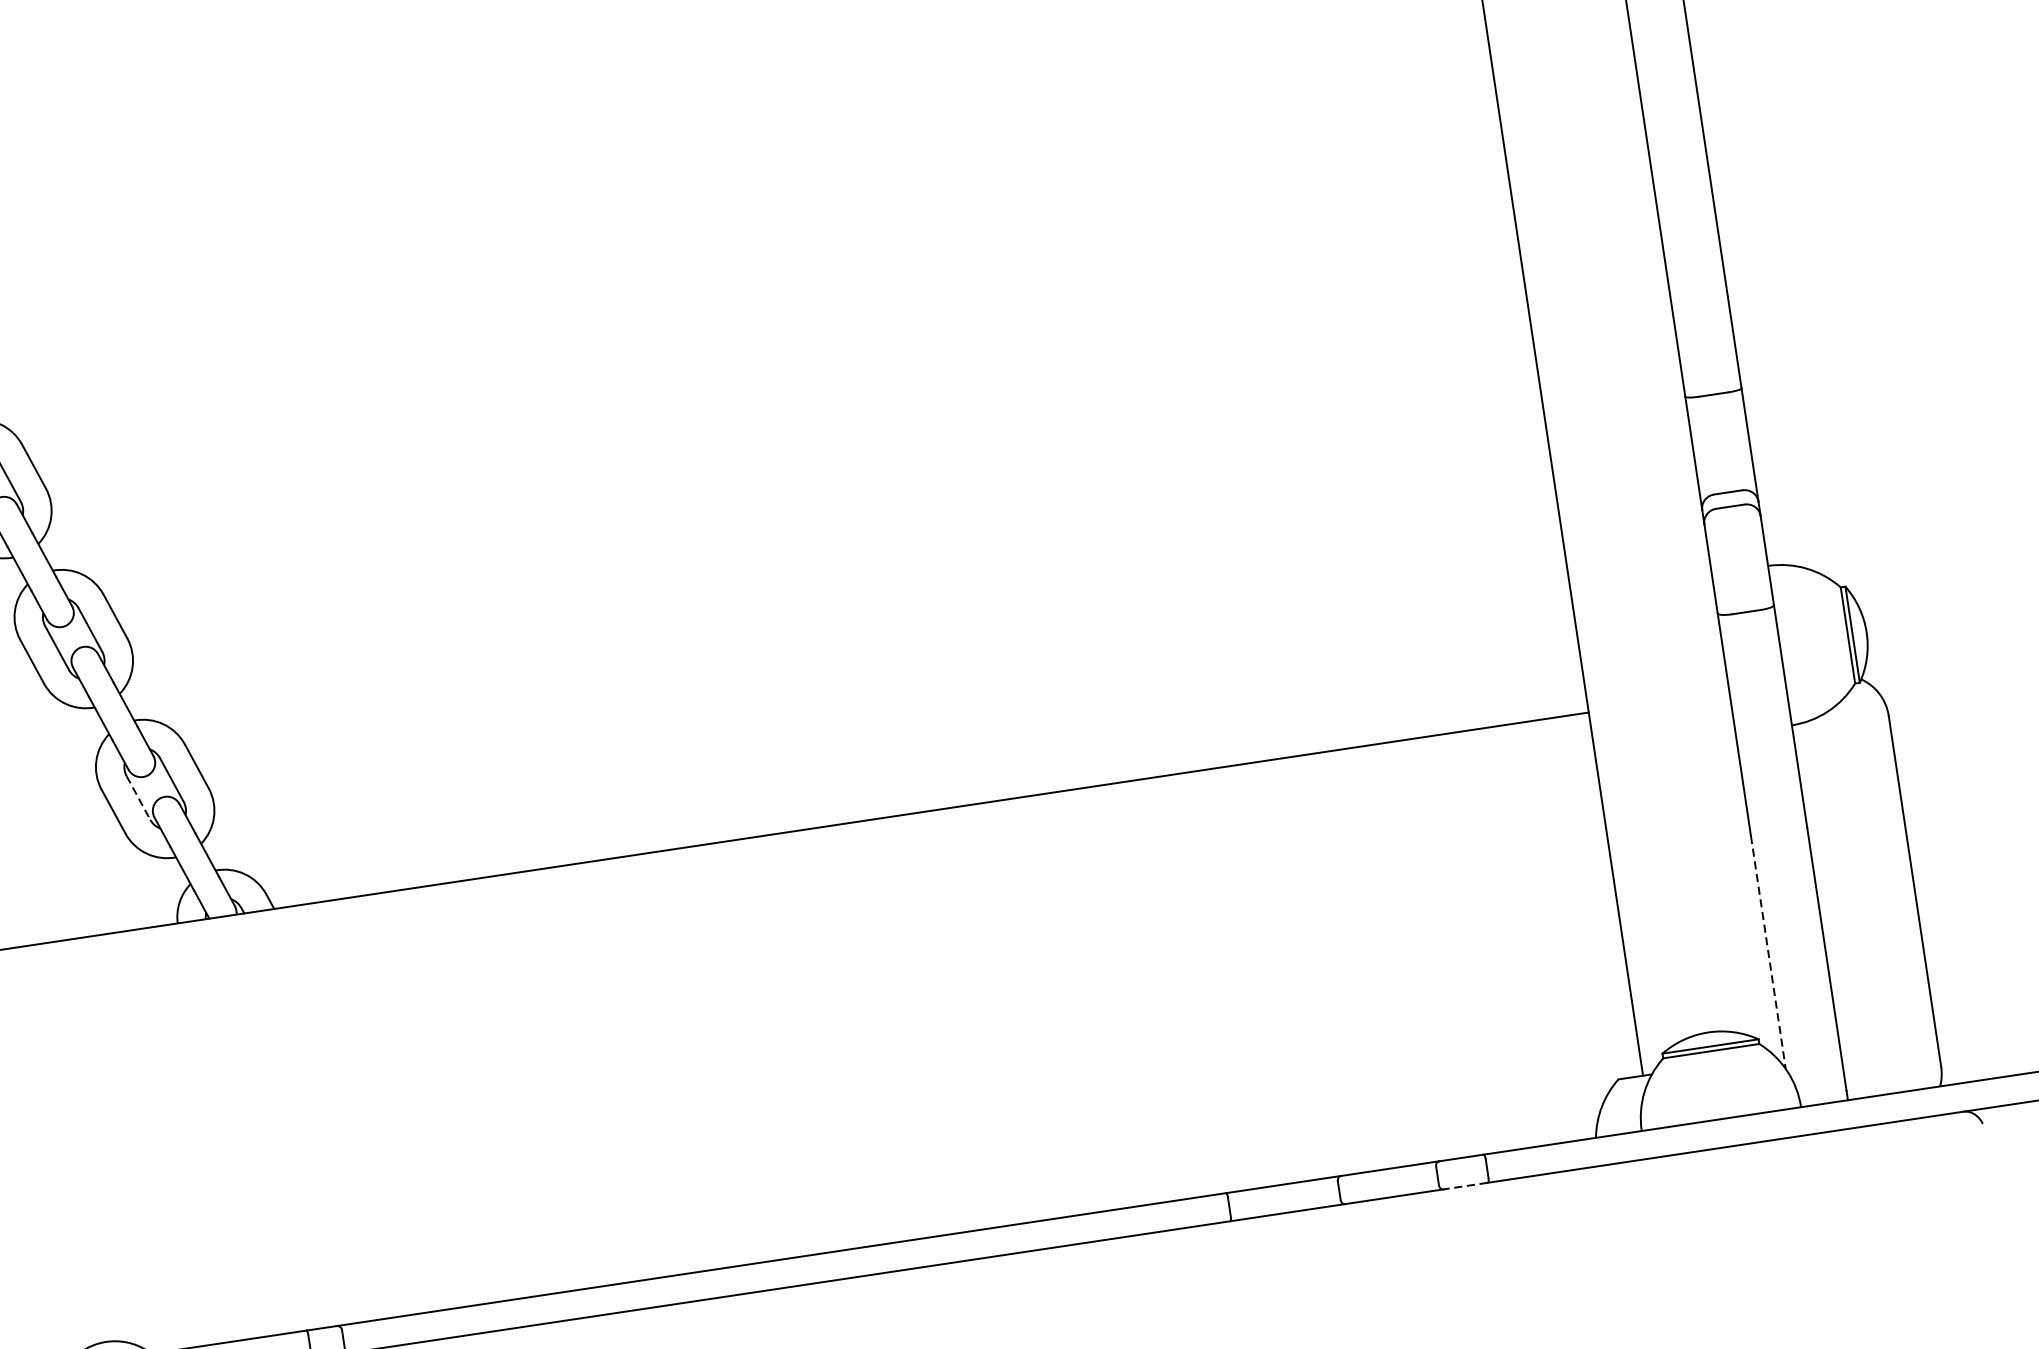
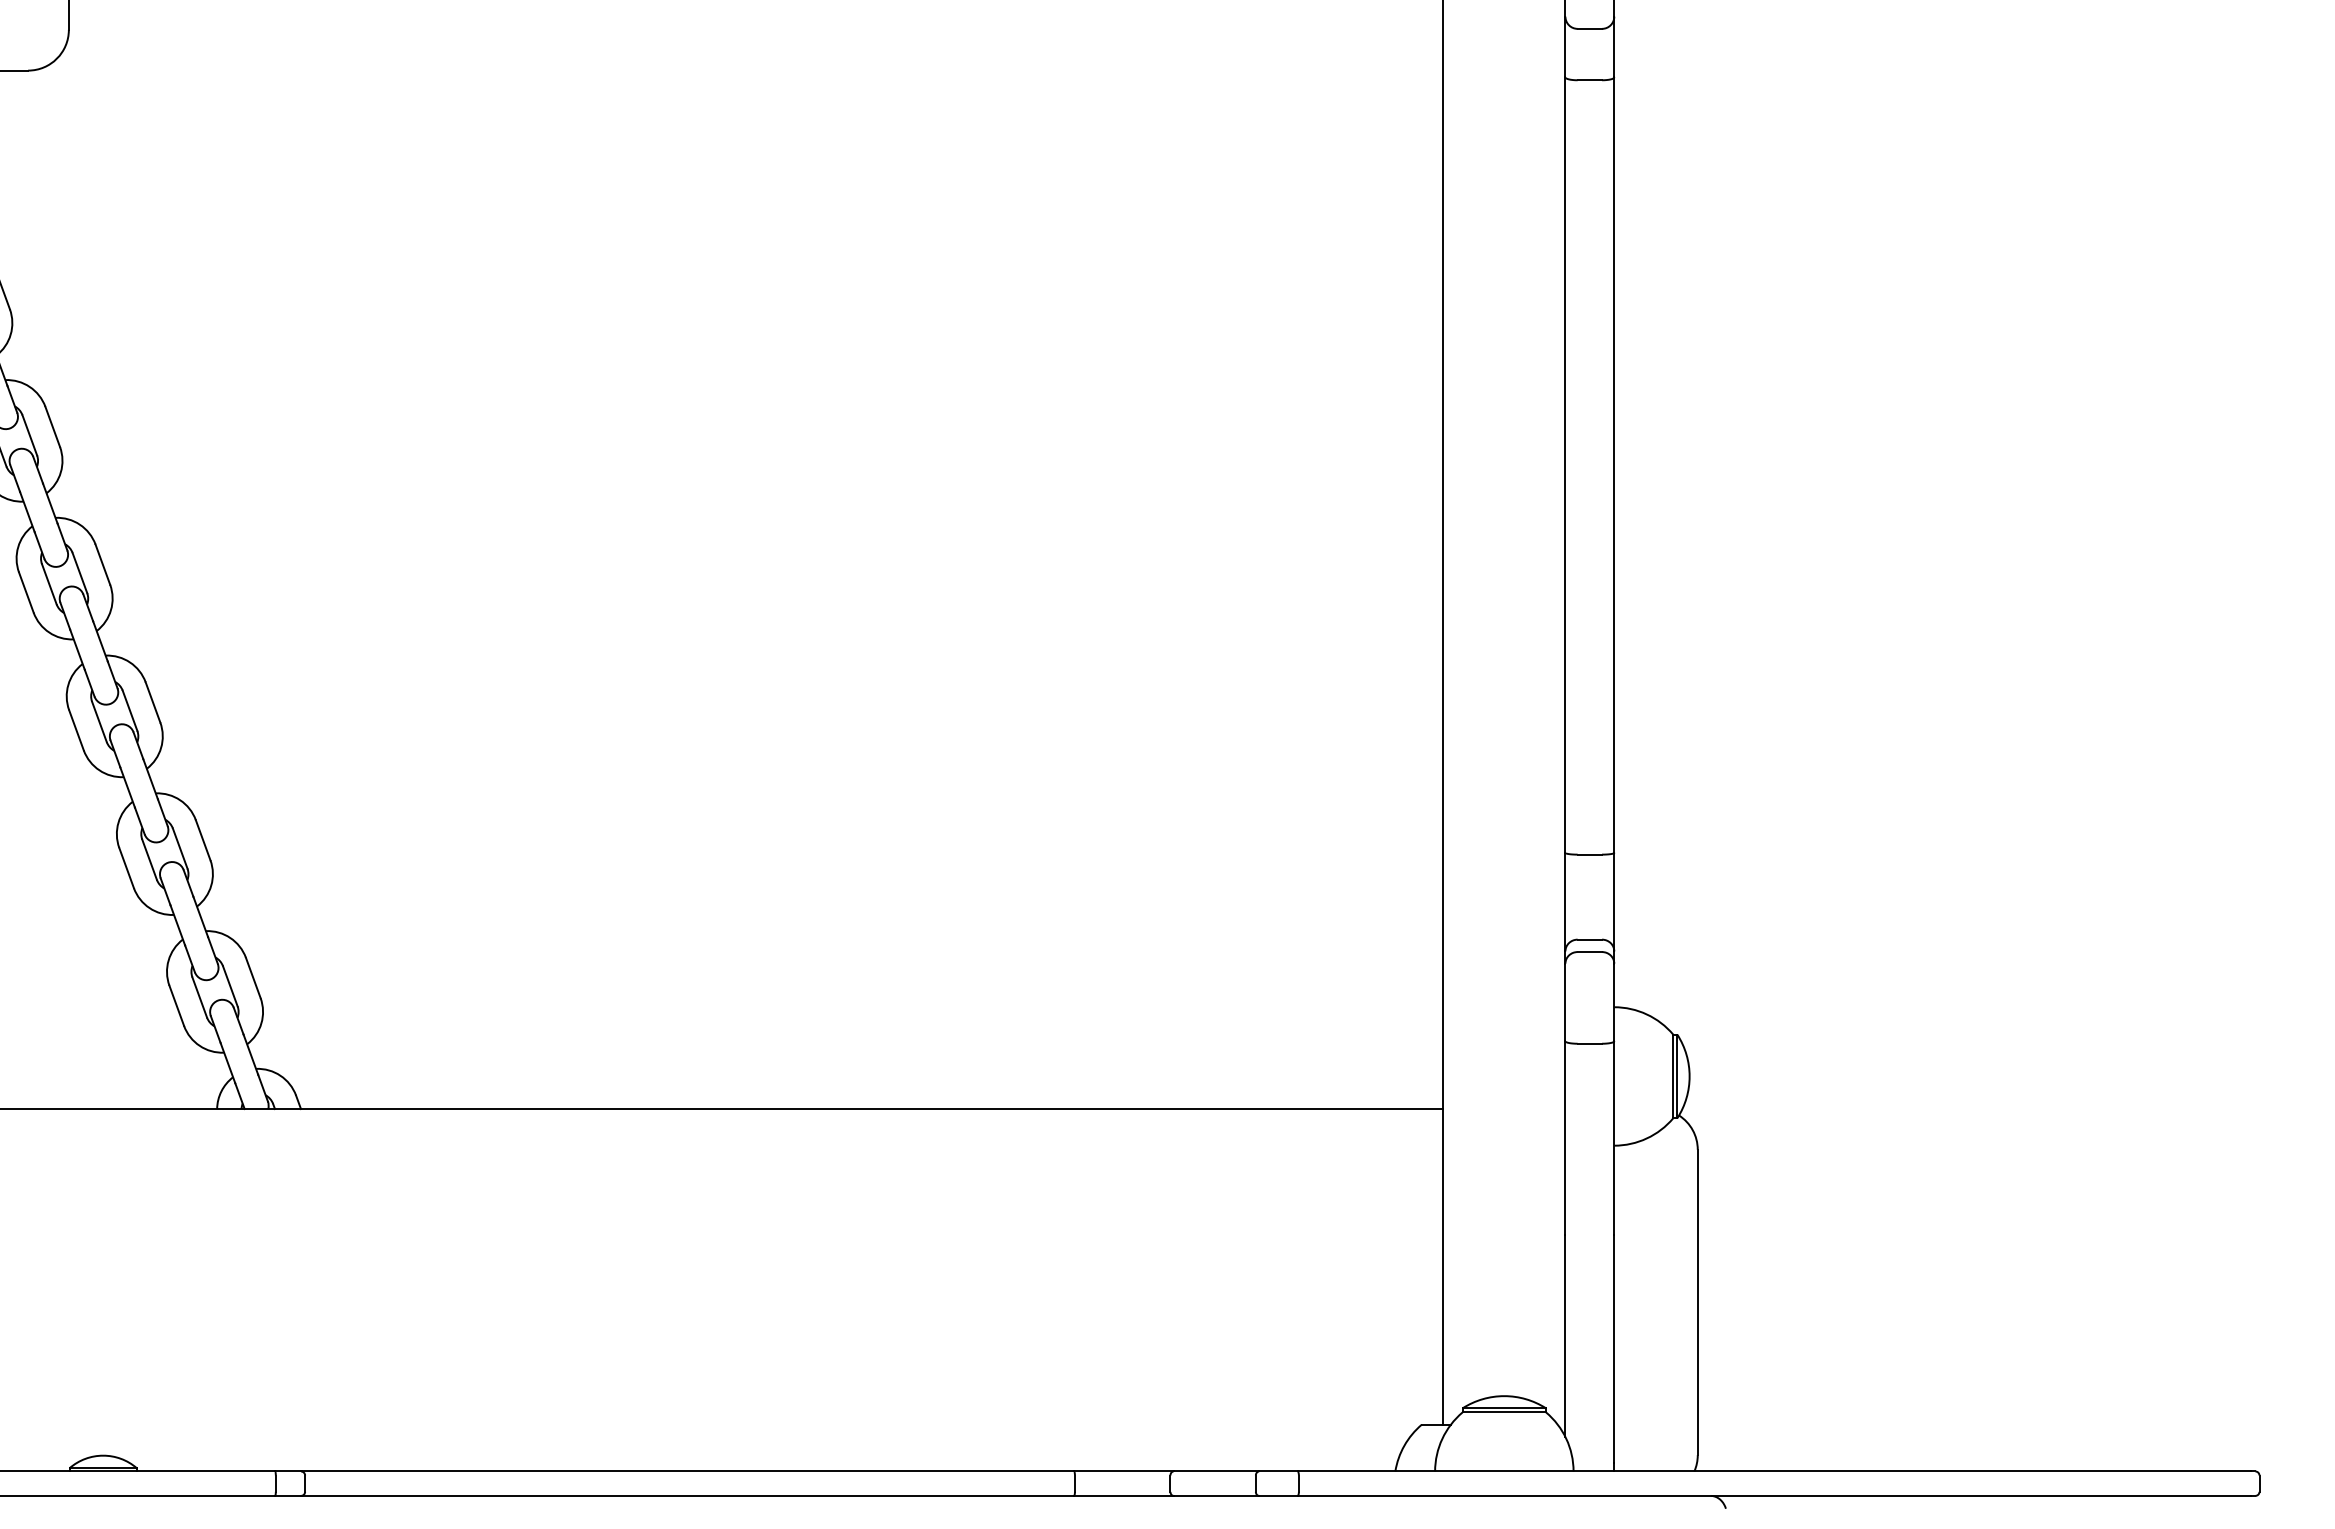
line: (138, 798) -> (199, 997), dashed -> solid
line: (1768, 953) -> (1565, 1336), dashed -> solid
line: (1464, 1185) -> (1277, 1495), dashed -> solid

